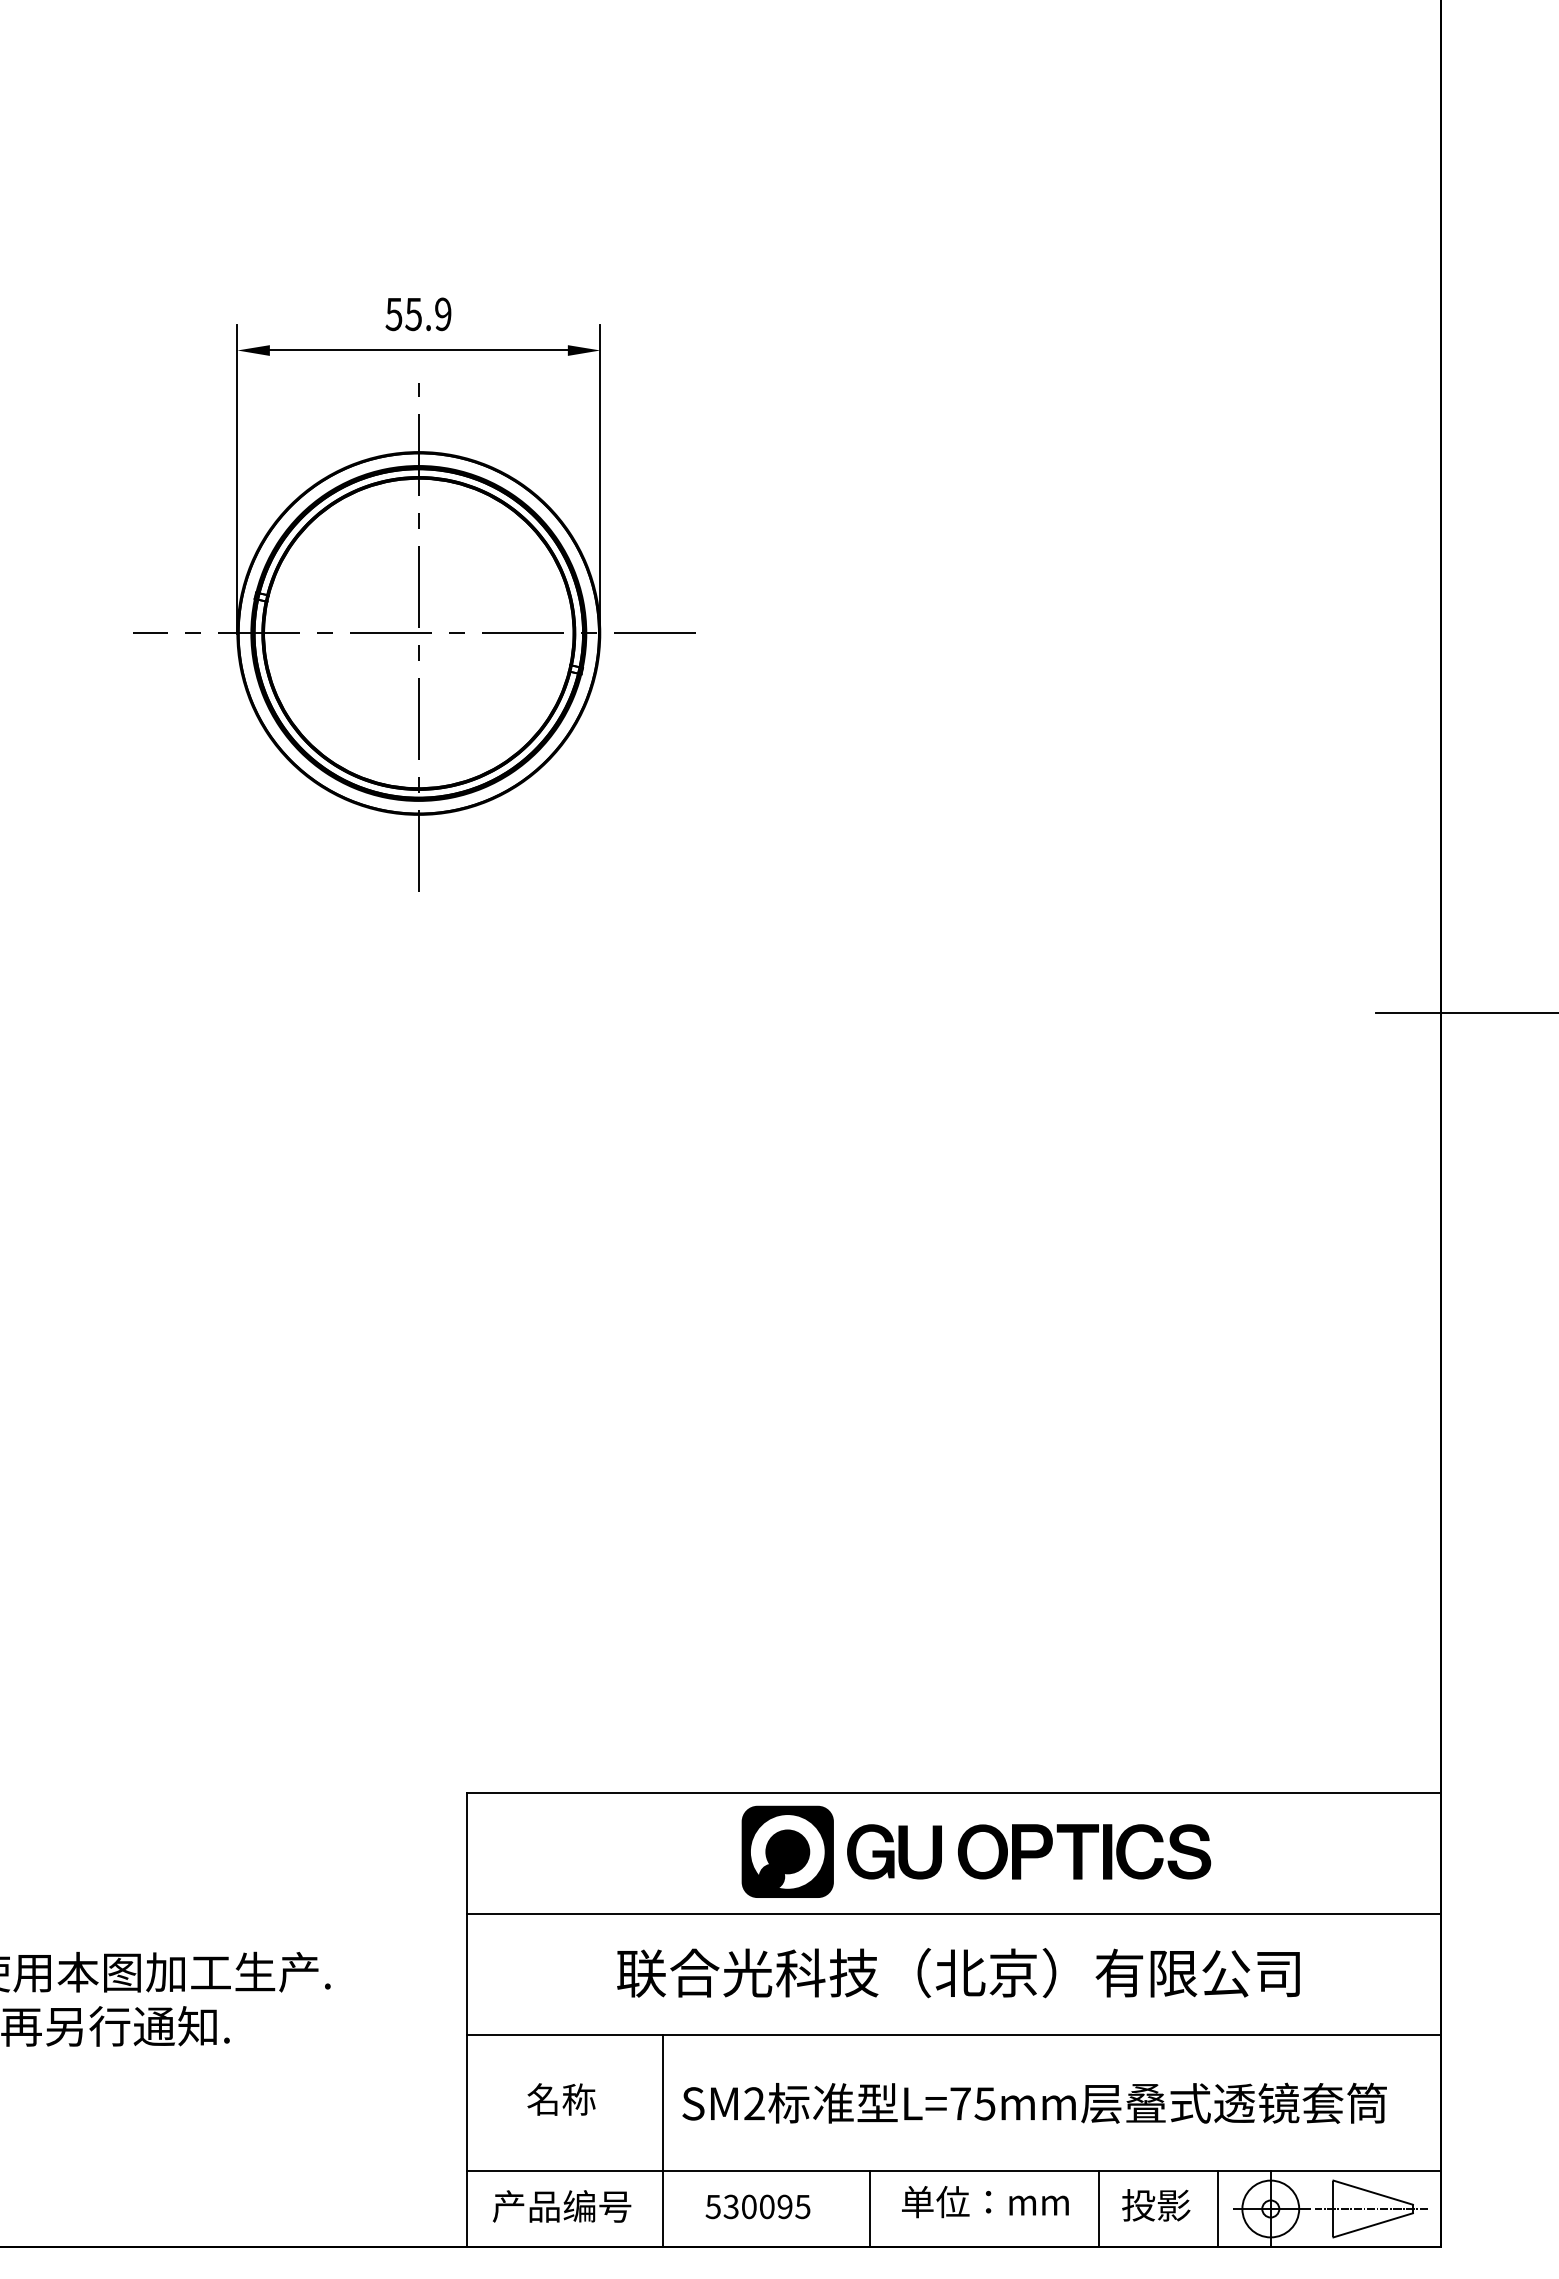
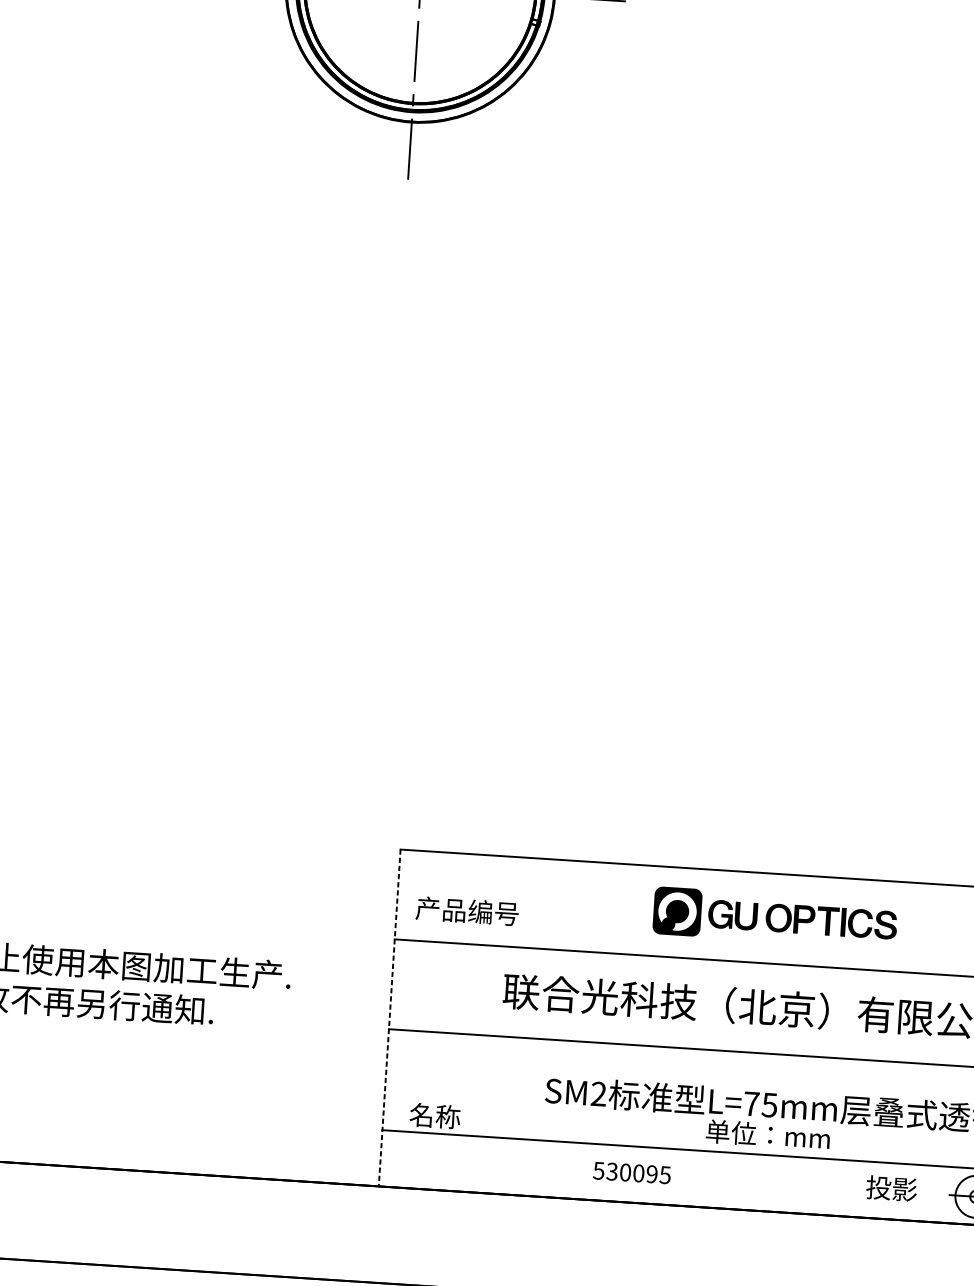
part: (976, 1851) -> (775, 917), size x0.7
line: (466, 2020) -> (389, 1018), solid -> dashed
text: (561, 2099) -> (435, 1116), moved
line: (663, 2140) -> (529, 1116), removed
text: (985, 2202) -> (768, 1135), moved
text: (562, 2206) -> (467, 911), moved
text: (757, 2206) -> (631, 1172), moved
line: (870, 2208) -> (679, 1177), removed
line: (1099, 2208) -> (849, 1188), removed
line: (1217, 2208) -> (937, 1193), removed

